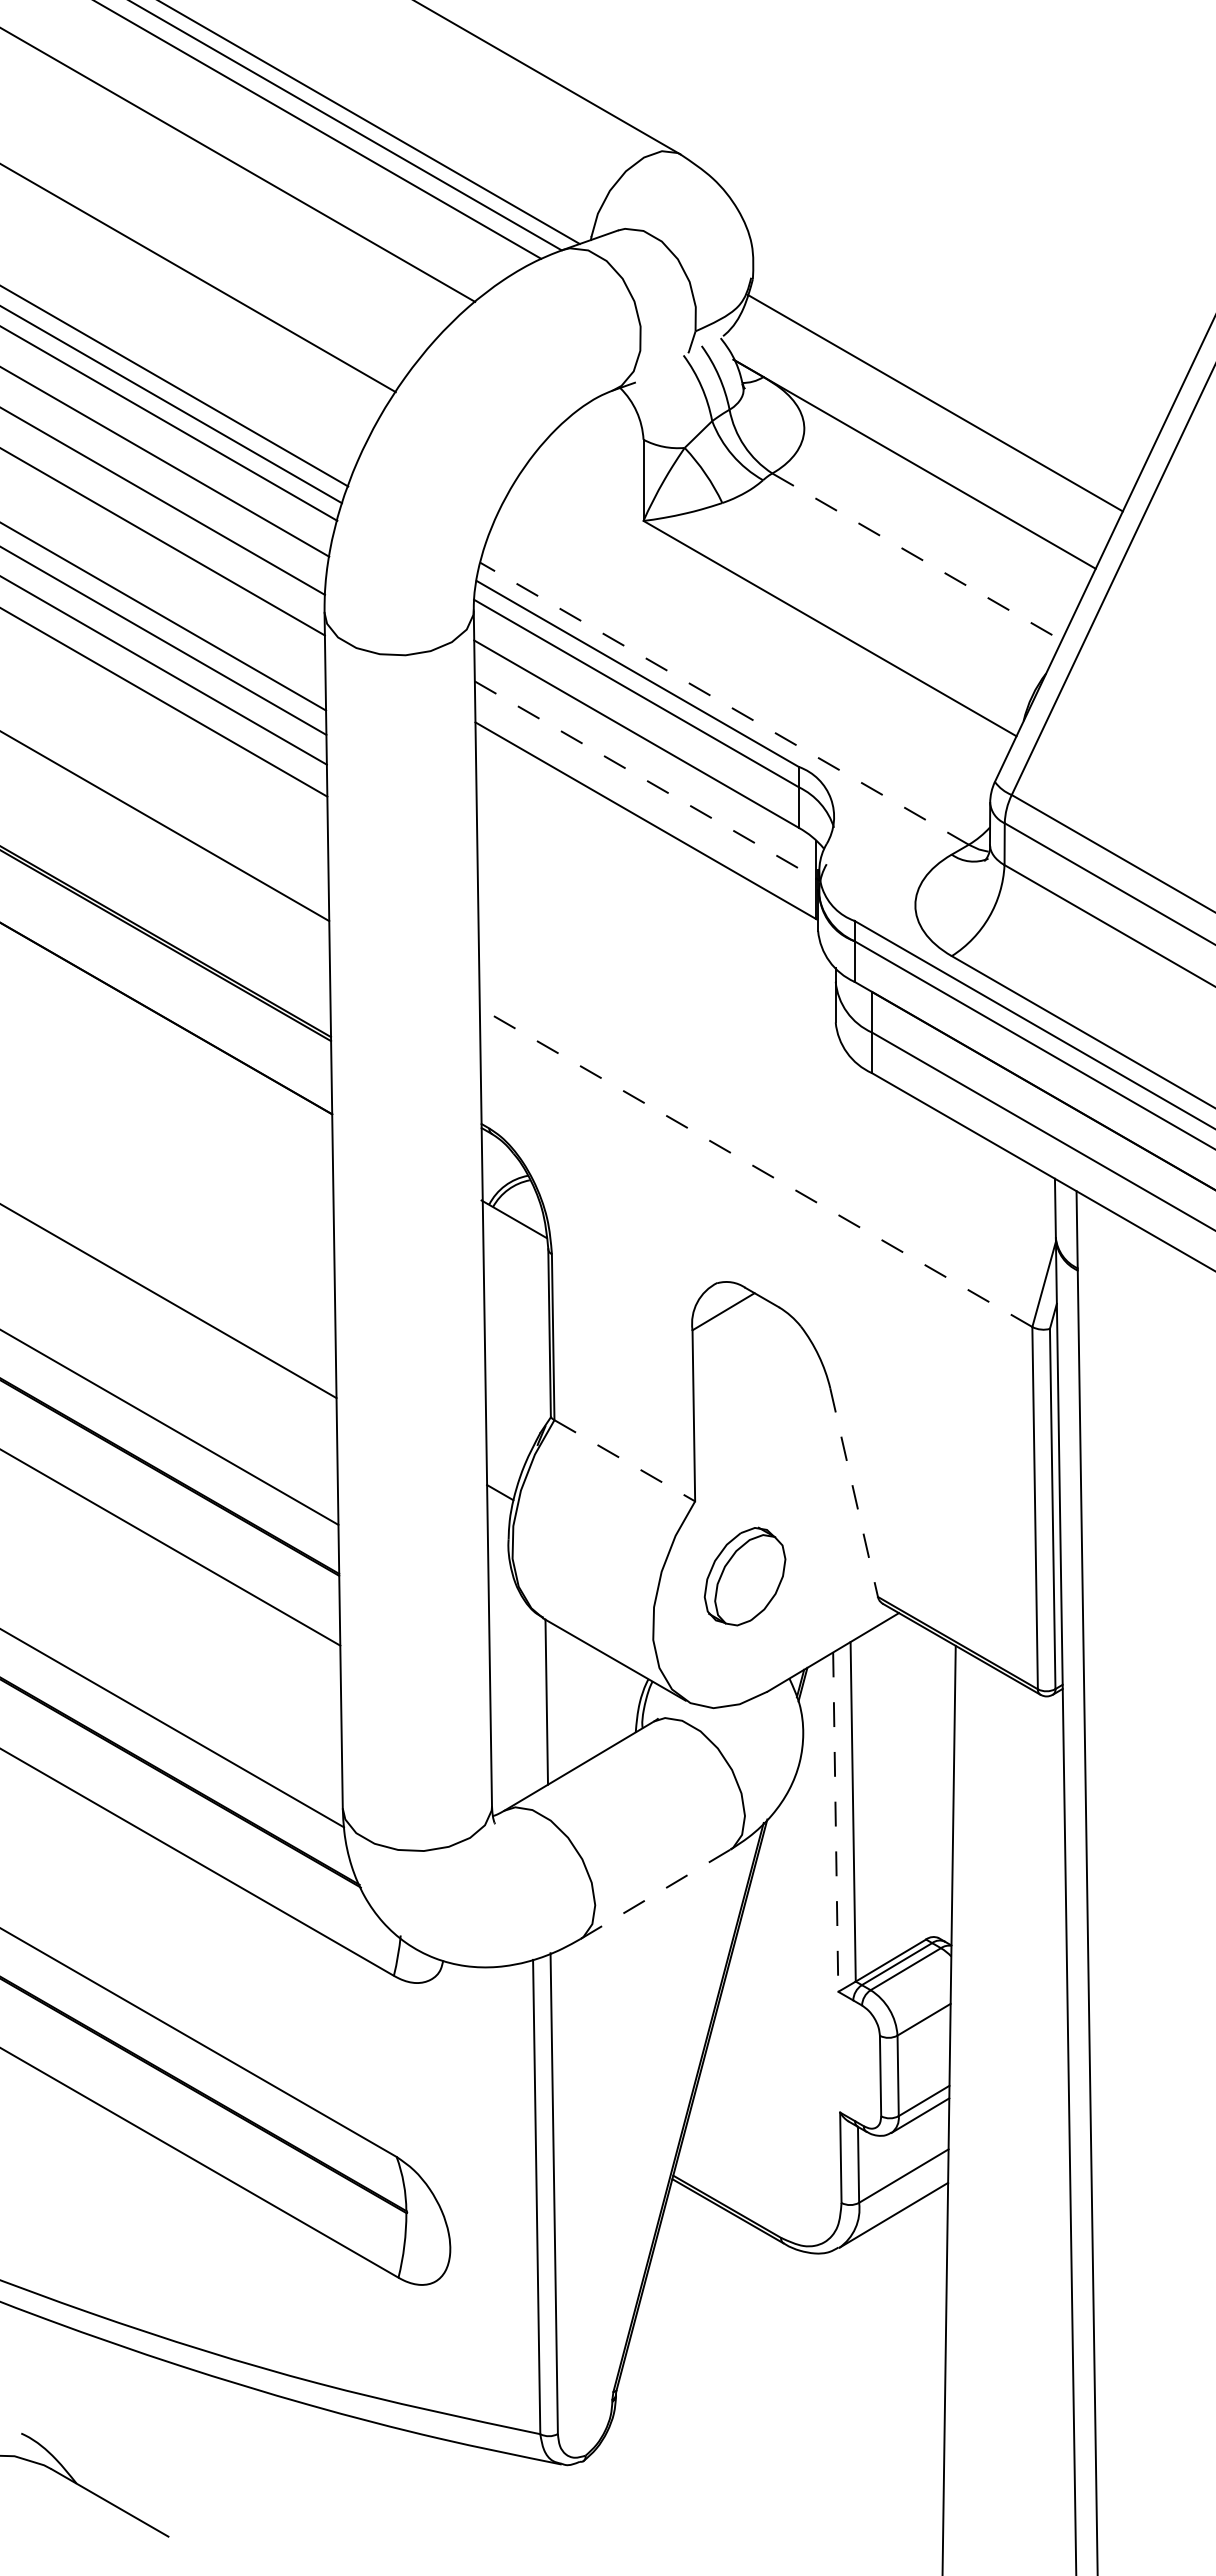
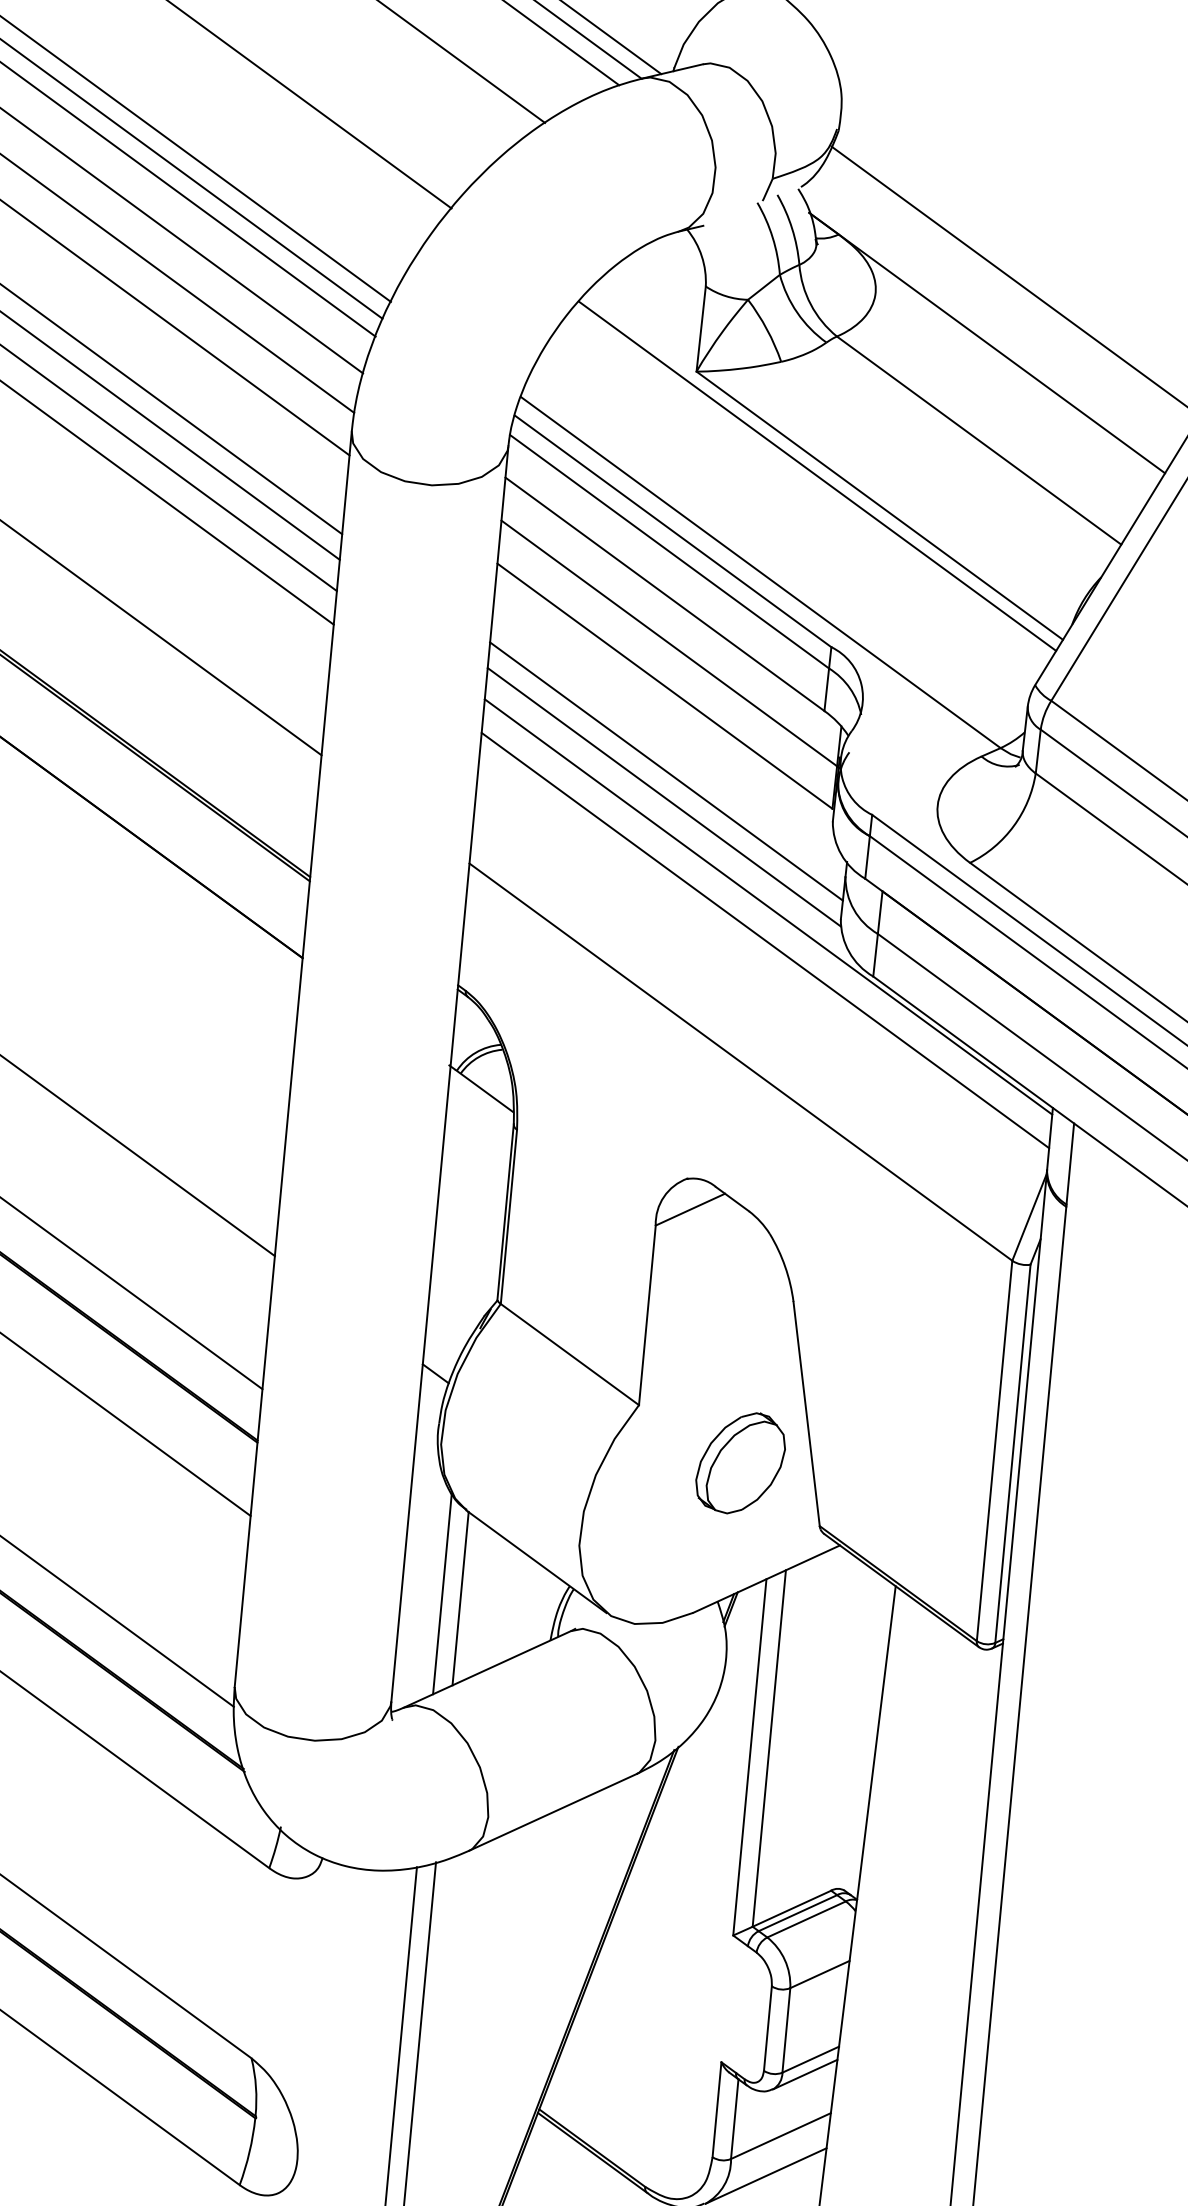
line: (917, 557) -> (979, 441), dashed -> solid
line: (768, 606) -> (817, 475), added
line: (724, 703) -> (760, 572), dashed -> solid
line: (646, 780) -> (670, 644), dashed -> solid
line: (655, 900) -> (665, 770), added
line: (656, 925) -> (664, 797), added
line: (766, 1018) -> (768, 907), added
line: (766, 1050) -> (765, 940), added
line: (756, 1167) -> (741, 1062), dashed -> solid
line: (625, 1461) -> (570, 1355), dashed -> solid
line: (854, 1493) -> (806, 1415), dashed -> solid
part: (744, 1576) -> (740, 1462), moved
line: (528, 1699) -> (441, 1593), added
line: (835, 1822) -> (749, 1757), dashed -> solid
line: (656, 1894) -> (553, 1812), dashed -> solid

